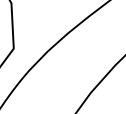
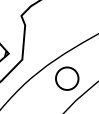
part: (76, 65) -> (67, 78), added

